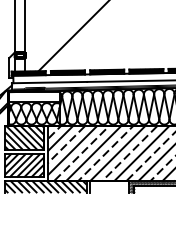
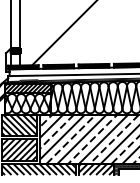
hatch: (33, 97) -> (27, 88), added
hatch: (109, 186) -> (96, 169), added

